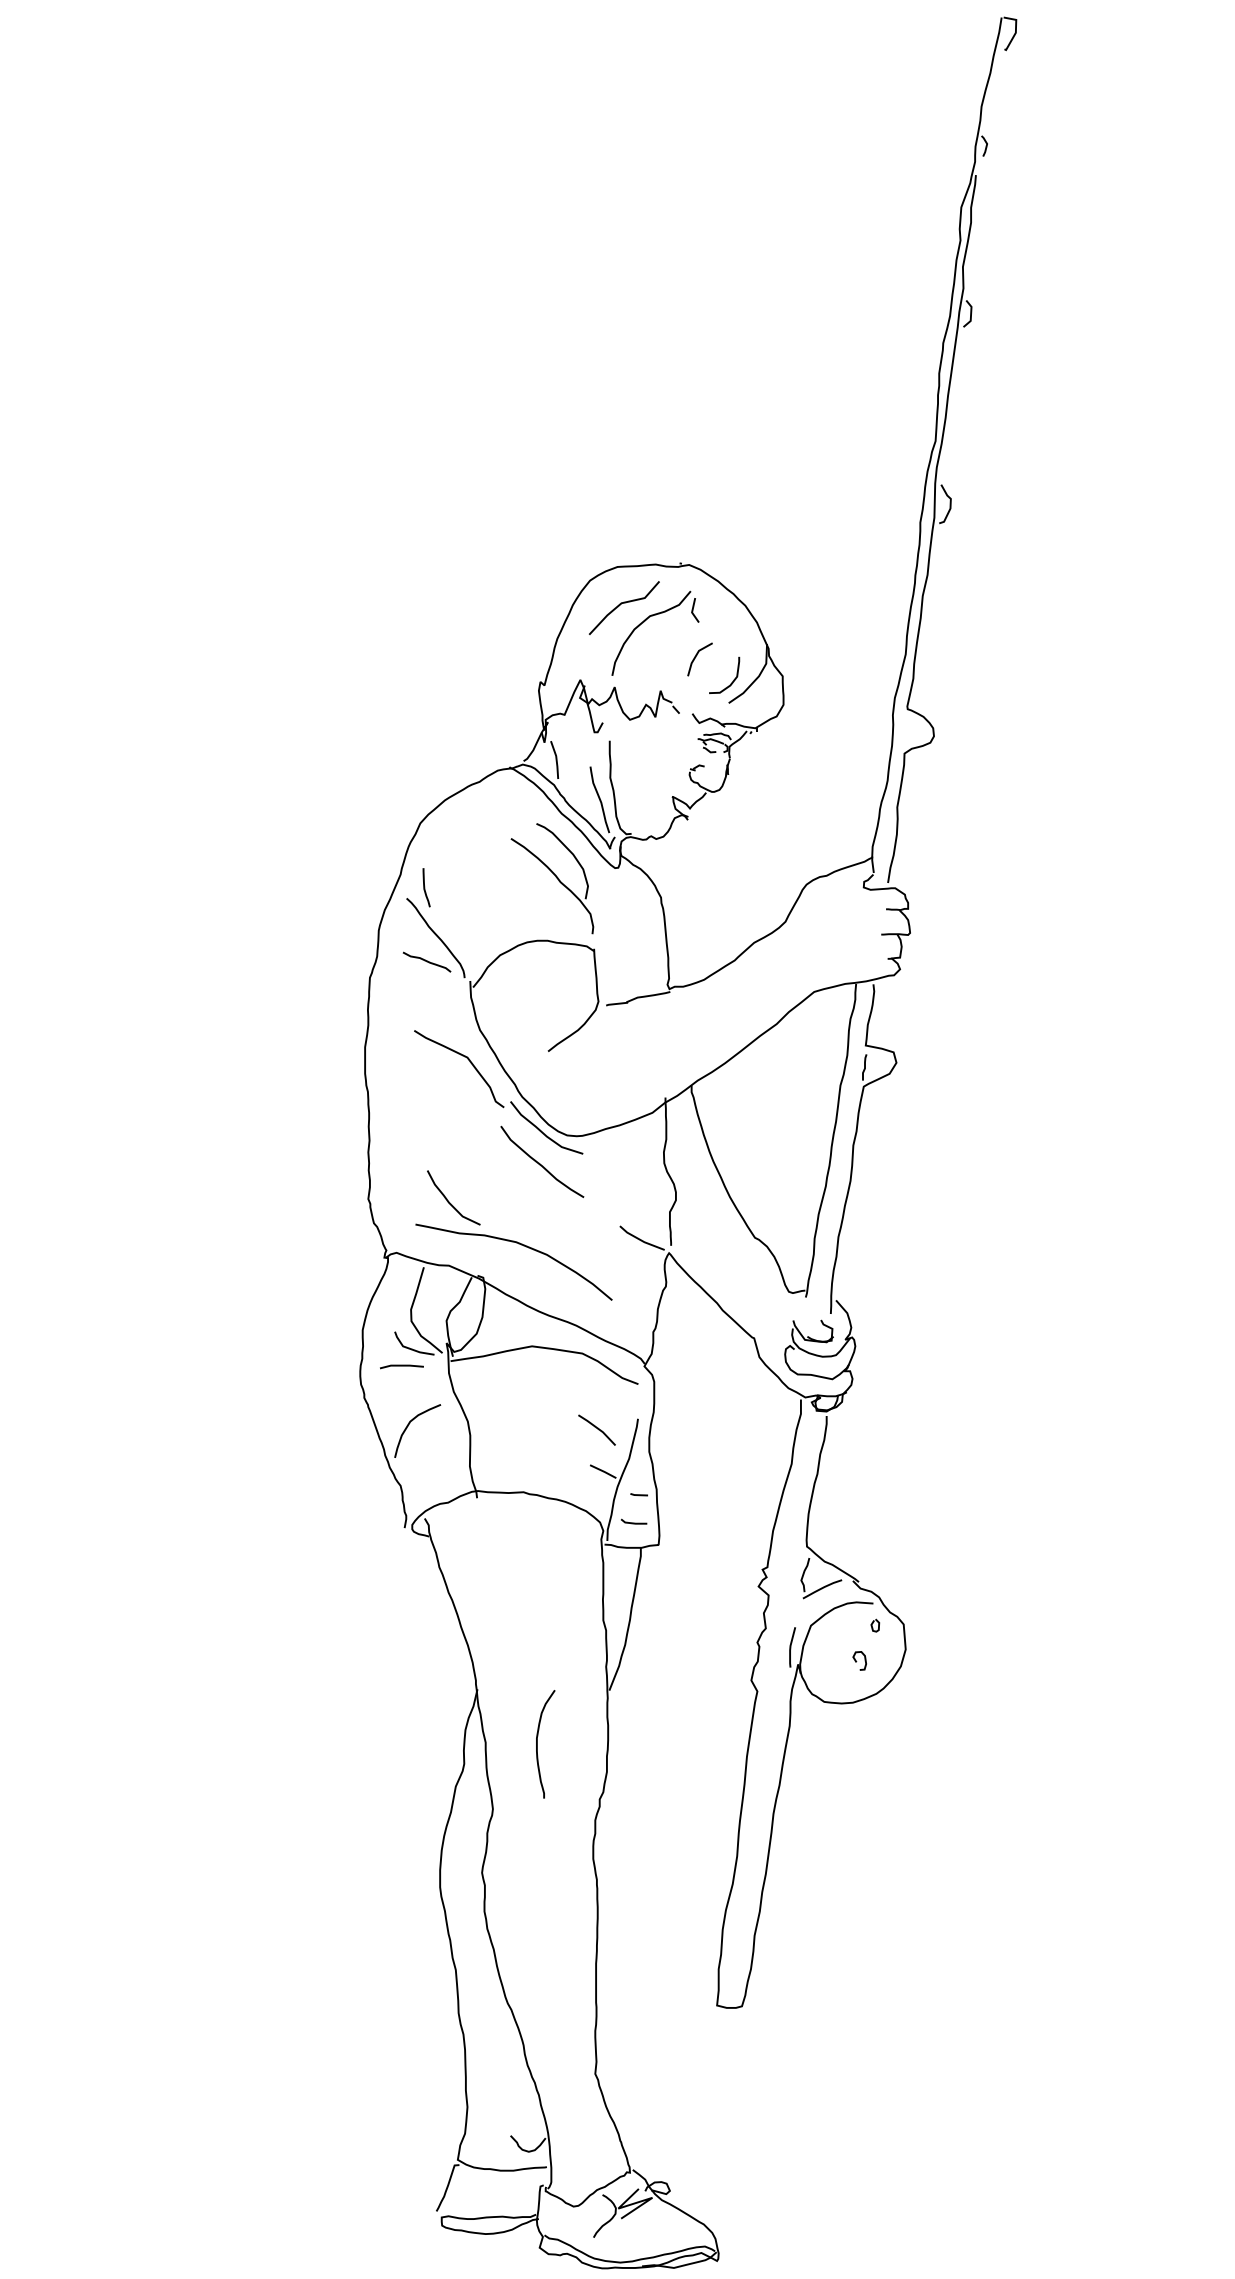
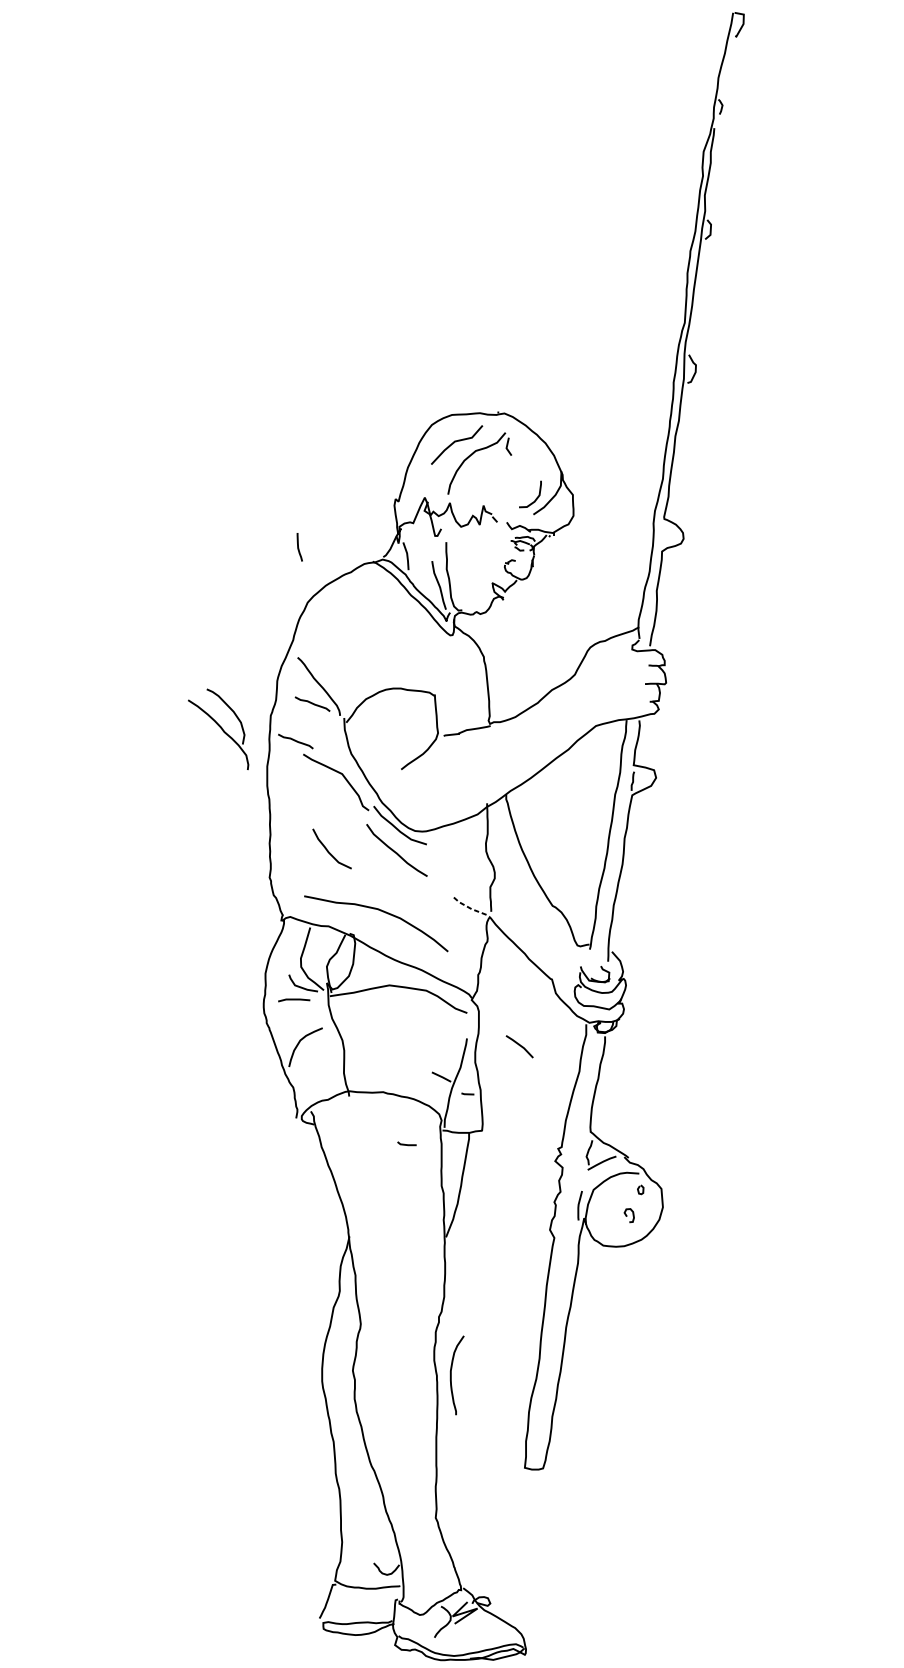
line: (696, 657) -> (509, 481), removed
part: (552, 878) -> (218, 729), moved
curve: (425, 887) -> (299, 547), moved
curve: (403, 1012) -> (295, 741), added
curve: (449, 1201) -> (329, 851), moved
line: (641, 1240) -> (469, 907), solid -> dashed
line: (596, 1428) -> (519, 1045), moved
line: (634, 1522) -> (407, 1144), moved
curve: (537, 1744) -> (451, 1375), moved

